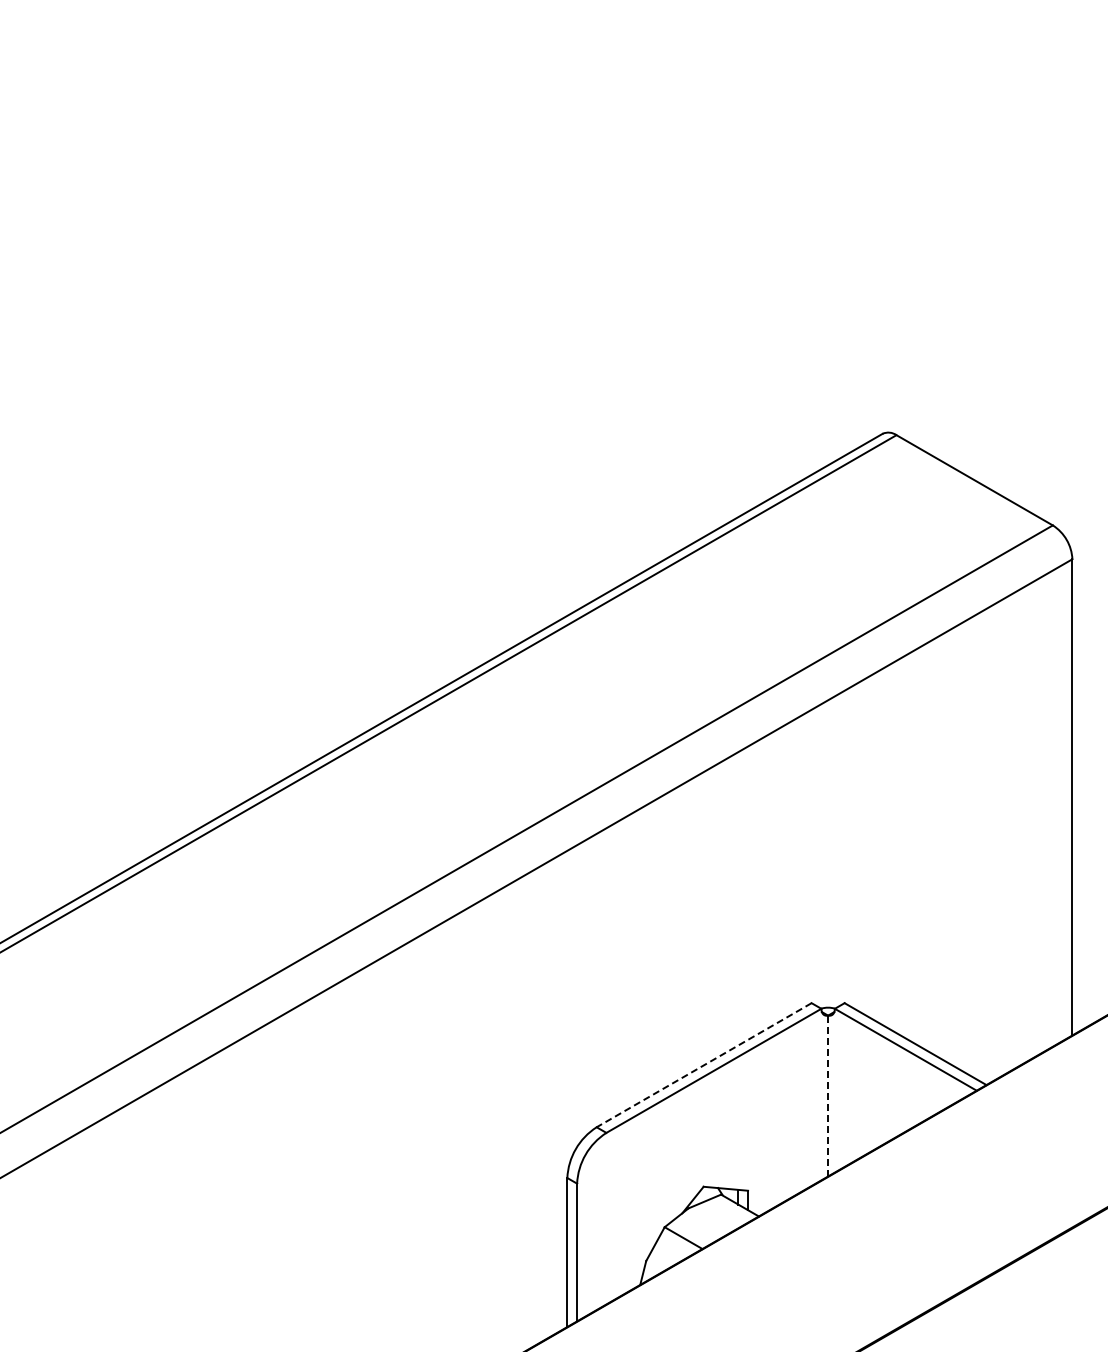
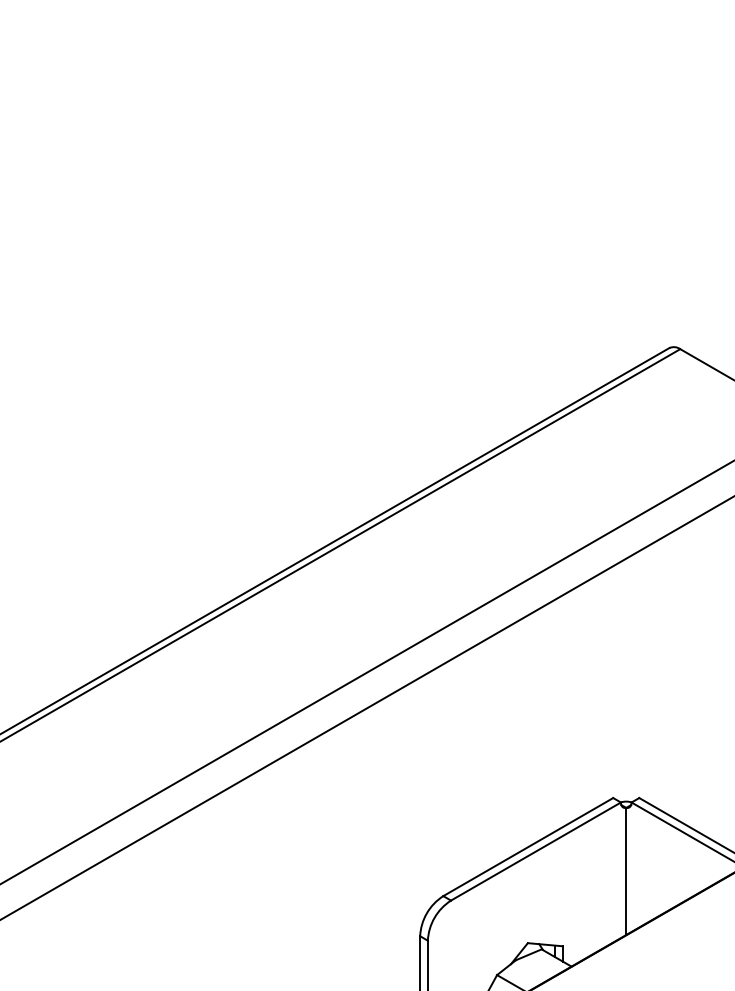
line: (703, 1065) -> (527, 847), dashed -> solid
line: (828, 1096) -> (626, 871), dashed -> solid

